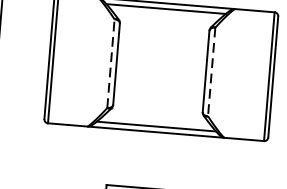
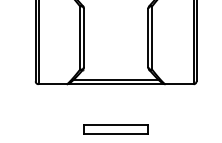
line: (110, 64) -> (79, 38), dashed -> solid
line: (211, 72) -> (152, 38), dashed -> solid

